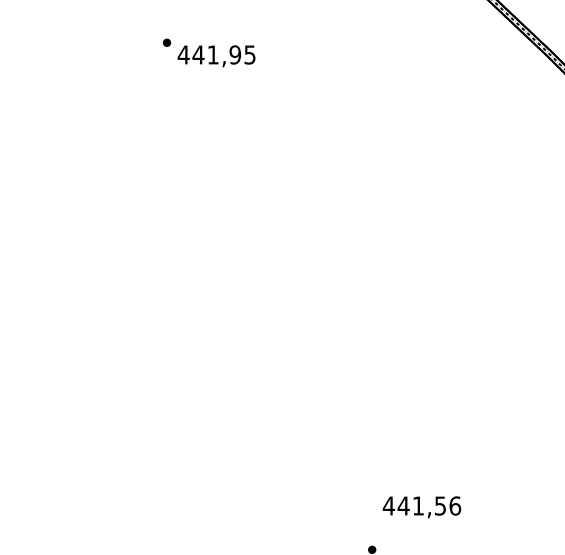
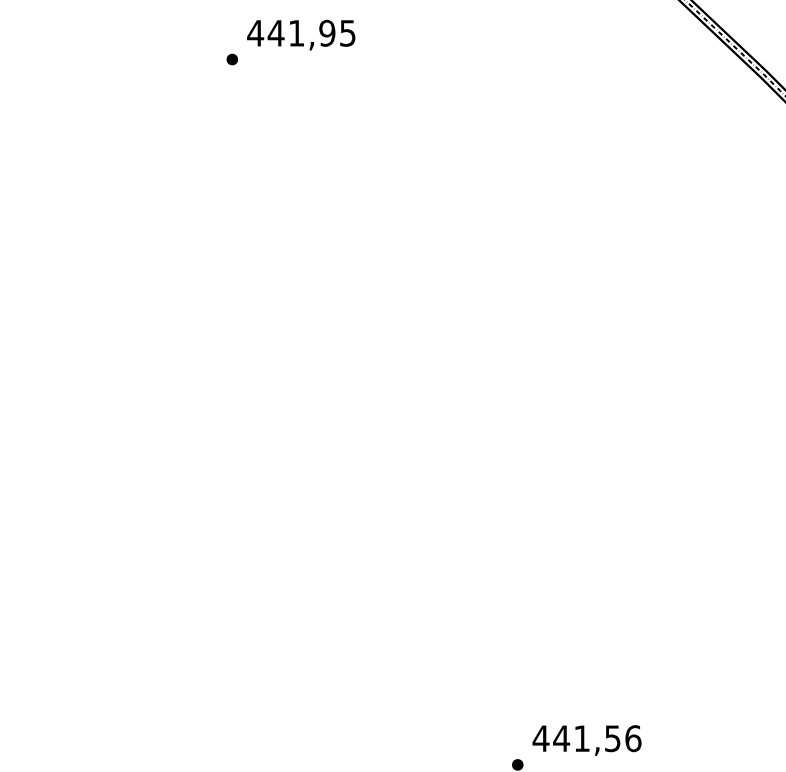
text: (216, 56) -> (301, 35), moved
text: (421, 507) -> (586, 740), moved

